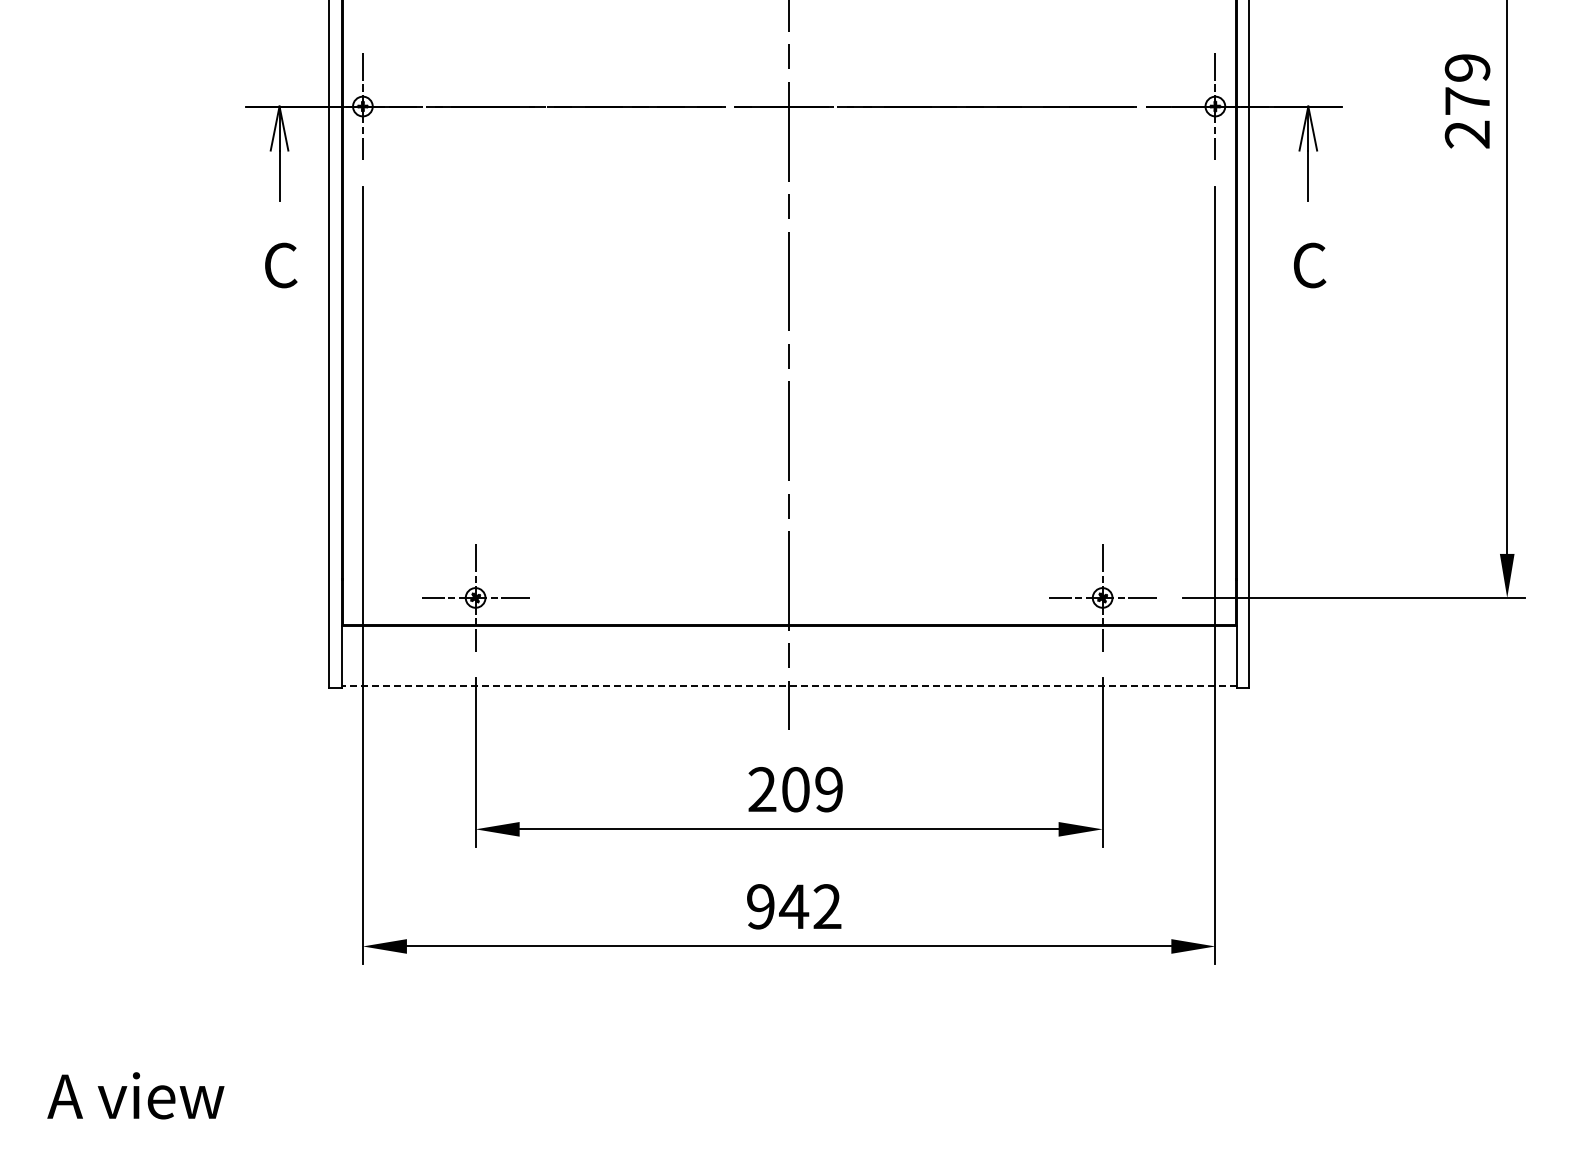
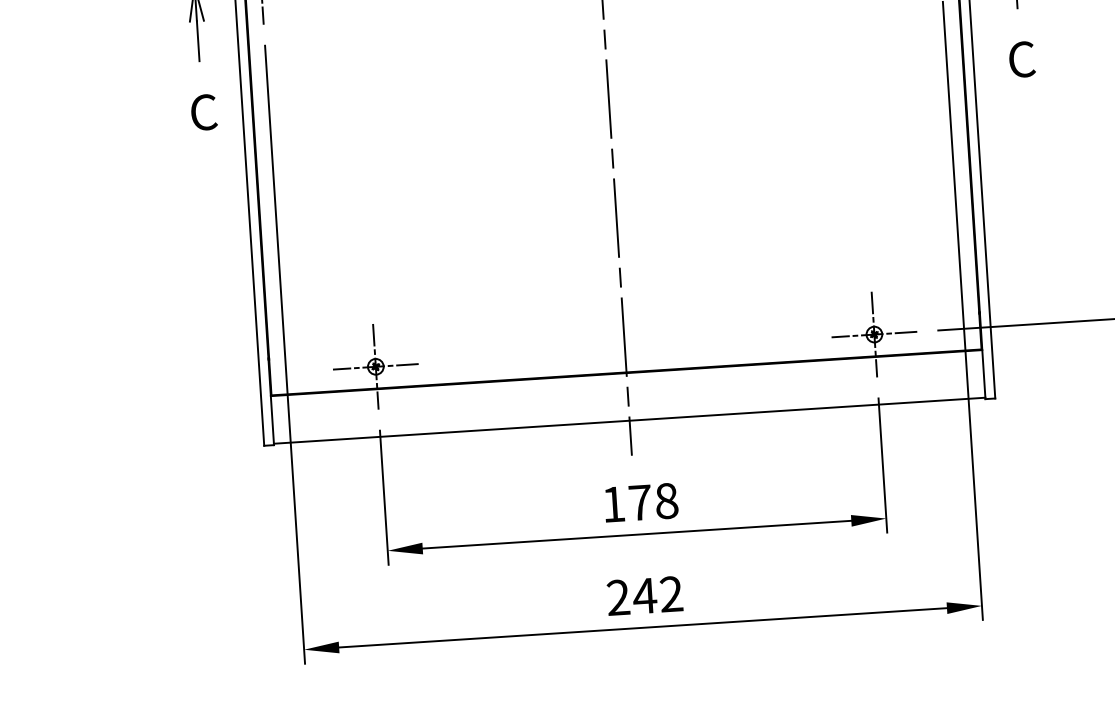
line: (788, 686) -> (629, 421), dashed -> solid
text: (795, 789) -> (640, 502), 209 -> 178
text: (760, 906) -> (618, 597), 942 -> 242

